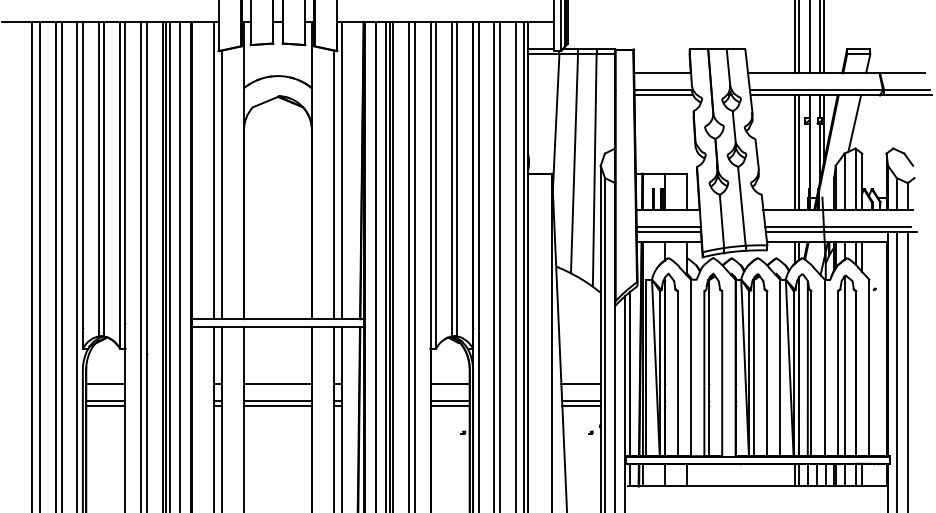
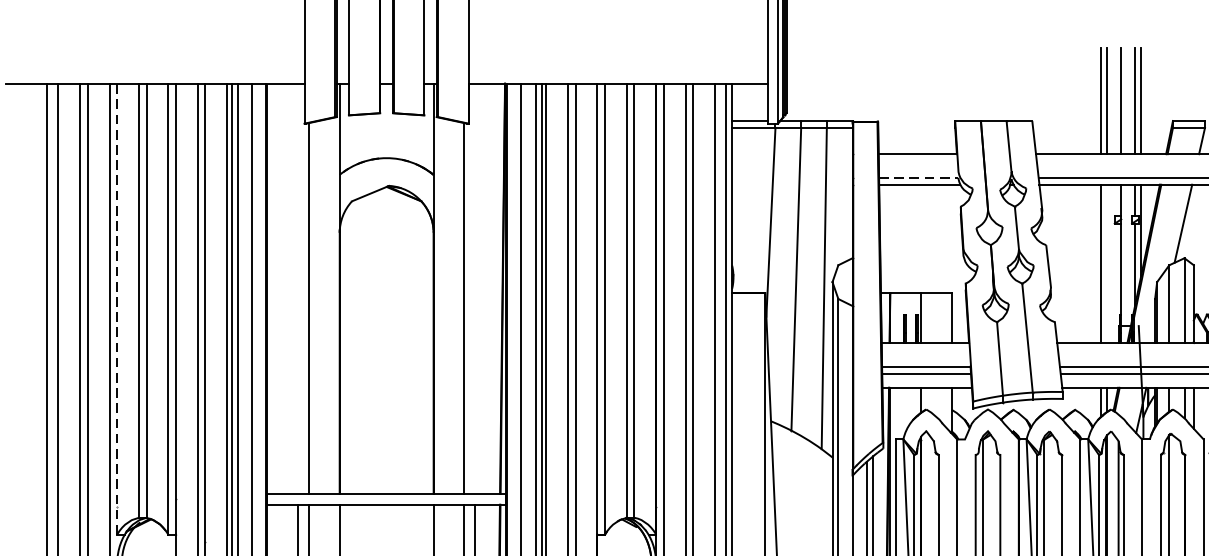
line: (663, 90) -> (919, 178), solid -> dashed
line: (799, 152) -> (1107, 263), removed
line: (213, 170) -> (297, 288), removed
line: (342, 170) -> (475, 288), removed
line: (82, 184) -> (116, 307), solid -> dashed

